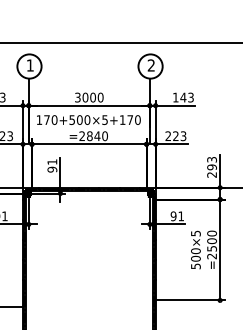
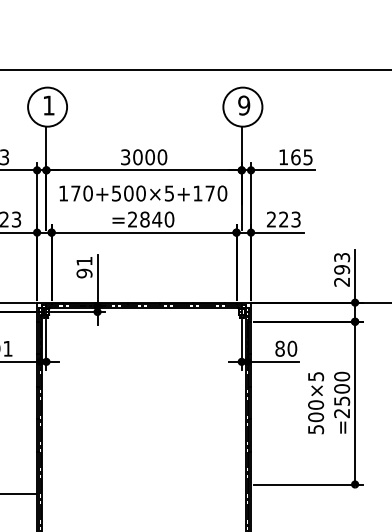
text: (151, 65) -> (244, 105), 2 -> 9
text: (186, 97) -> (300, 157), 143 -> 165
text: (177, 216) -> (286, 349), 91 -> 80

